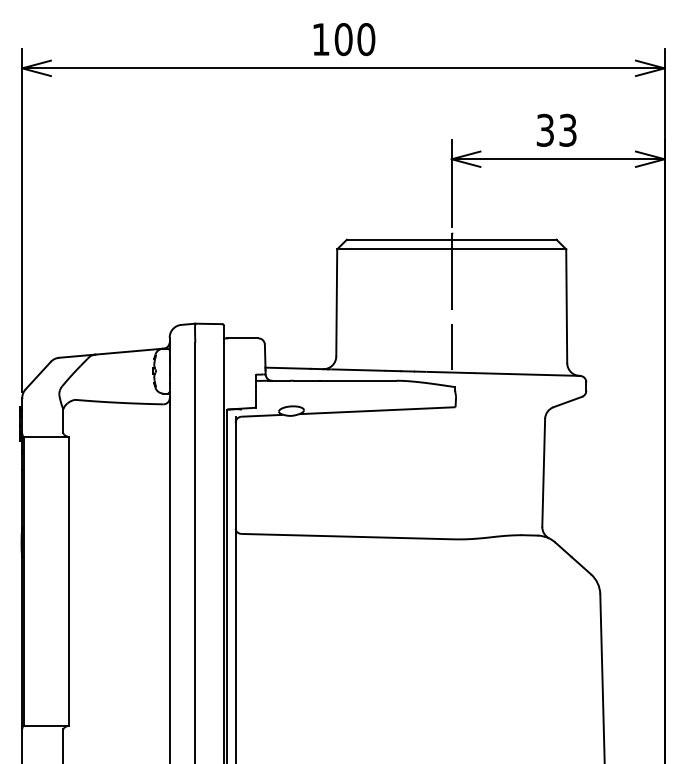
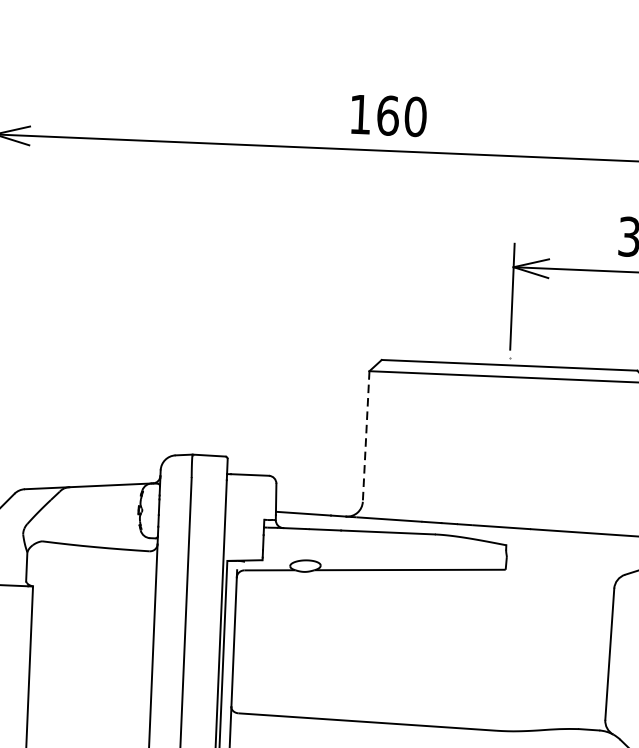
text: (343, 39) -> (387, 115), 100 -> 160
line: (451, 301) -> (506, 440), removed
line: (336, 302) -> (365, 435), solid -> dashed

